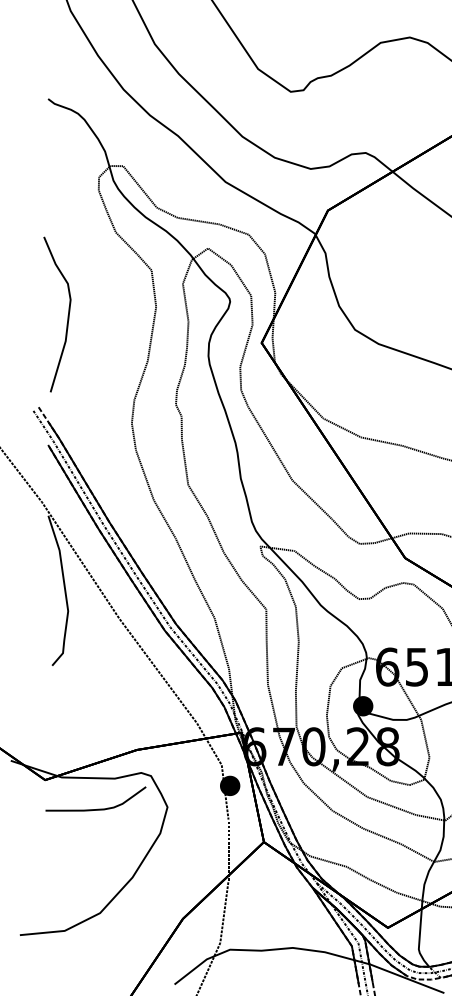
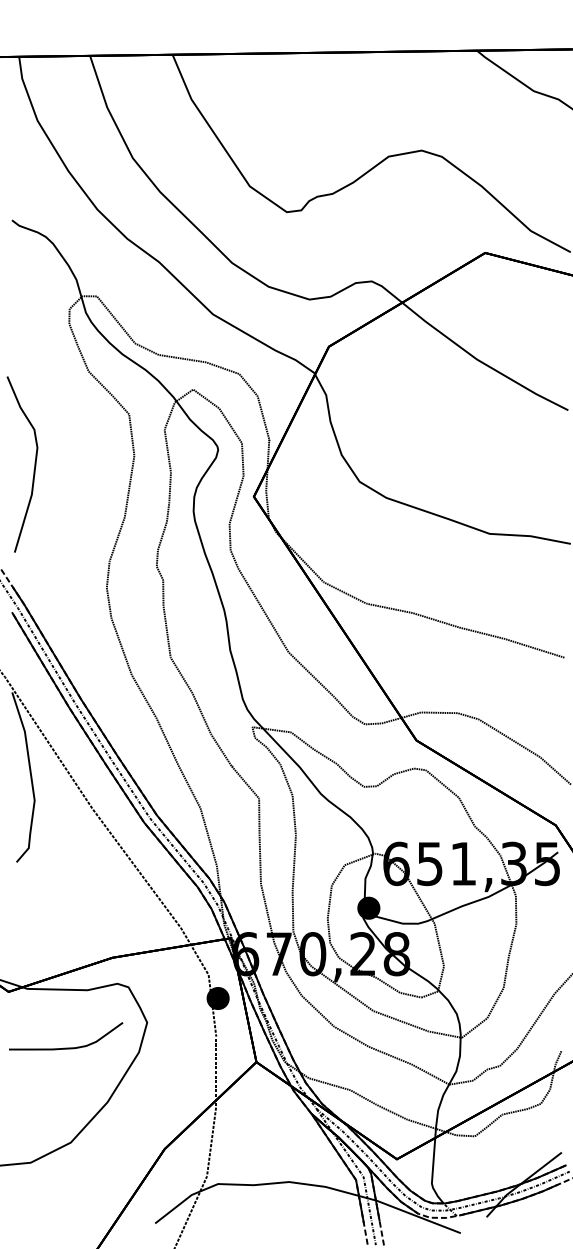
curve: (96, 808) -> (66, 1047), moved

